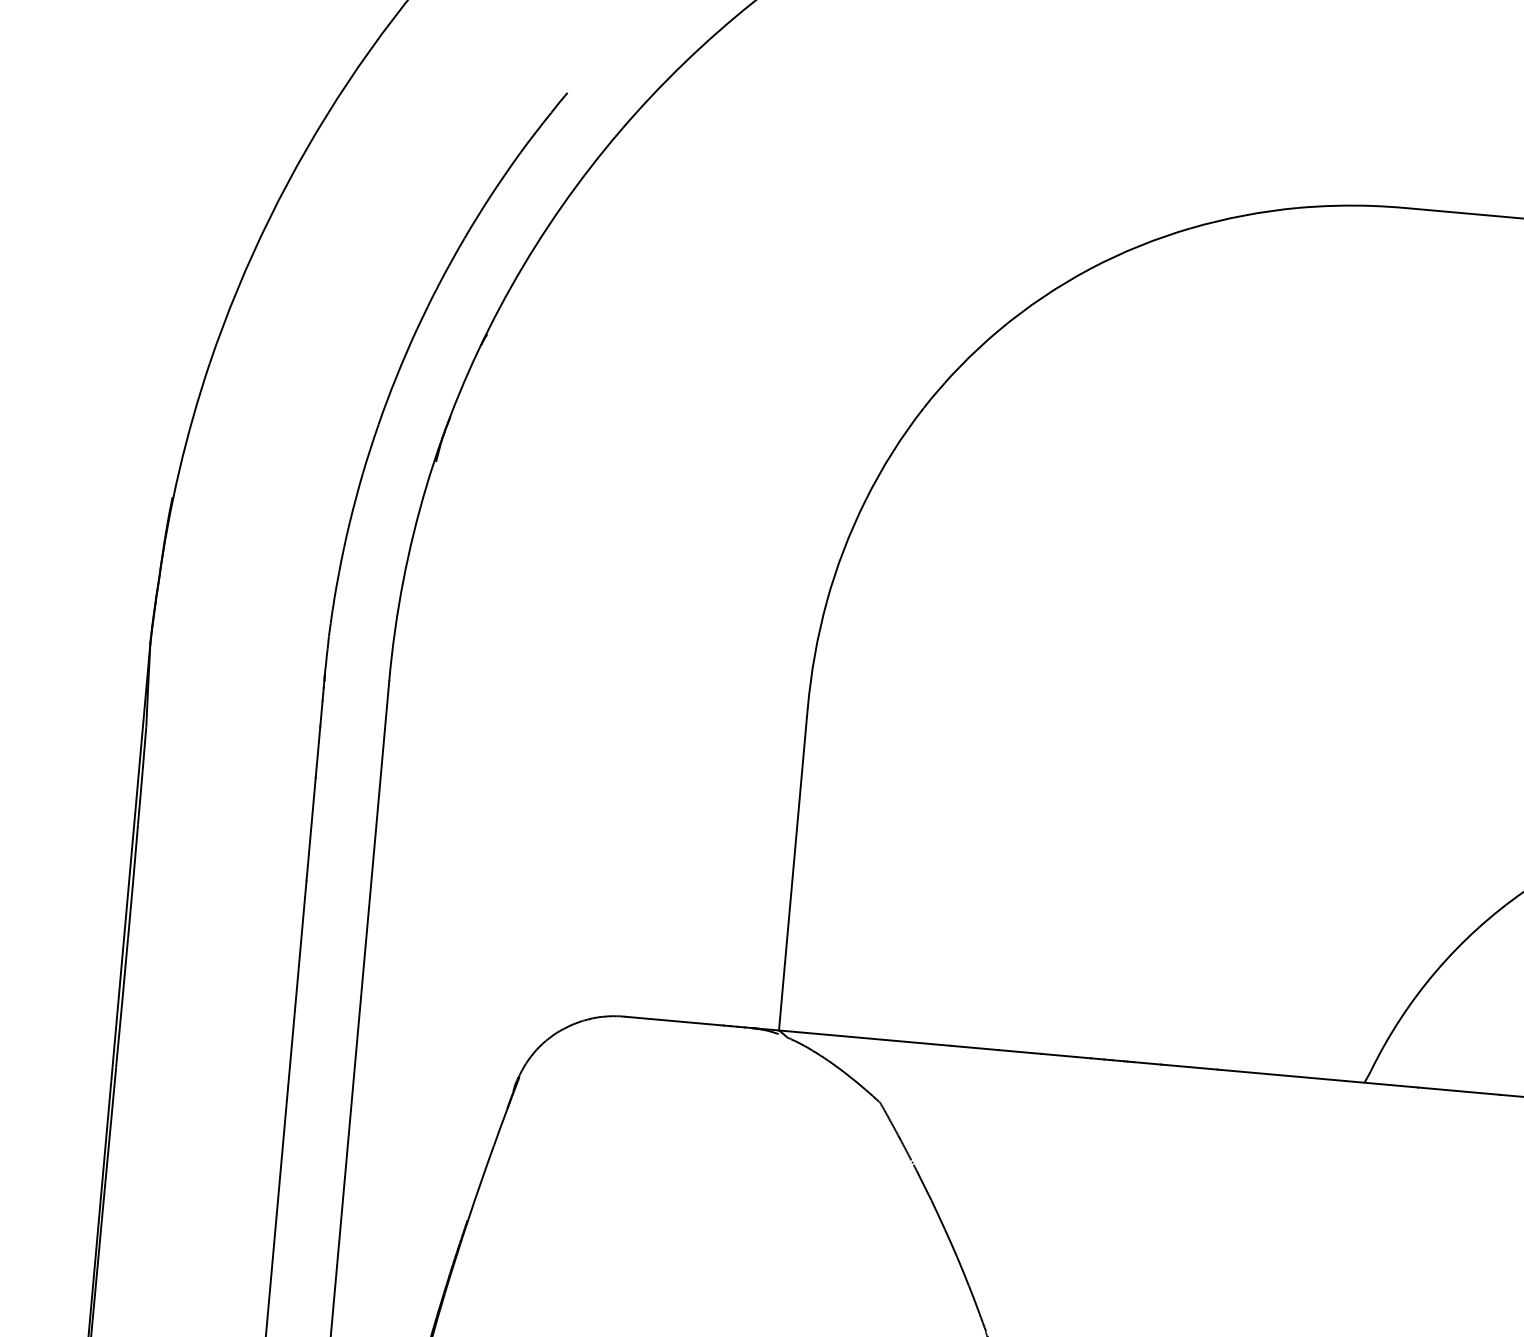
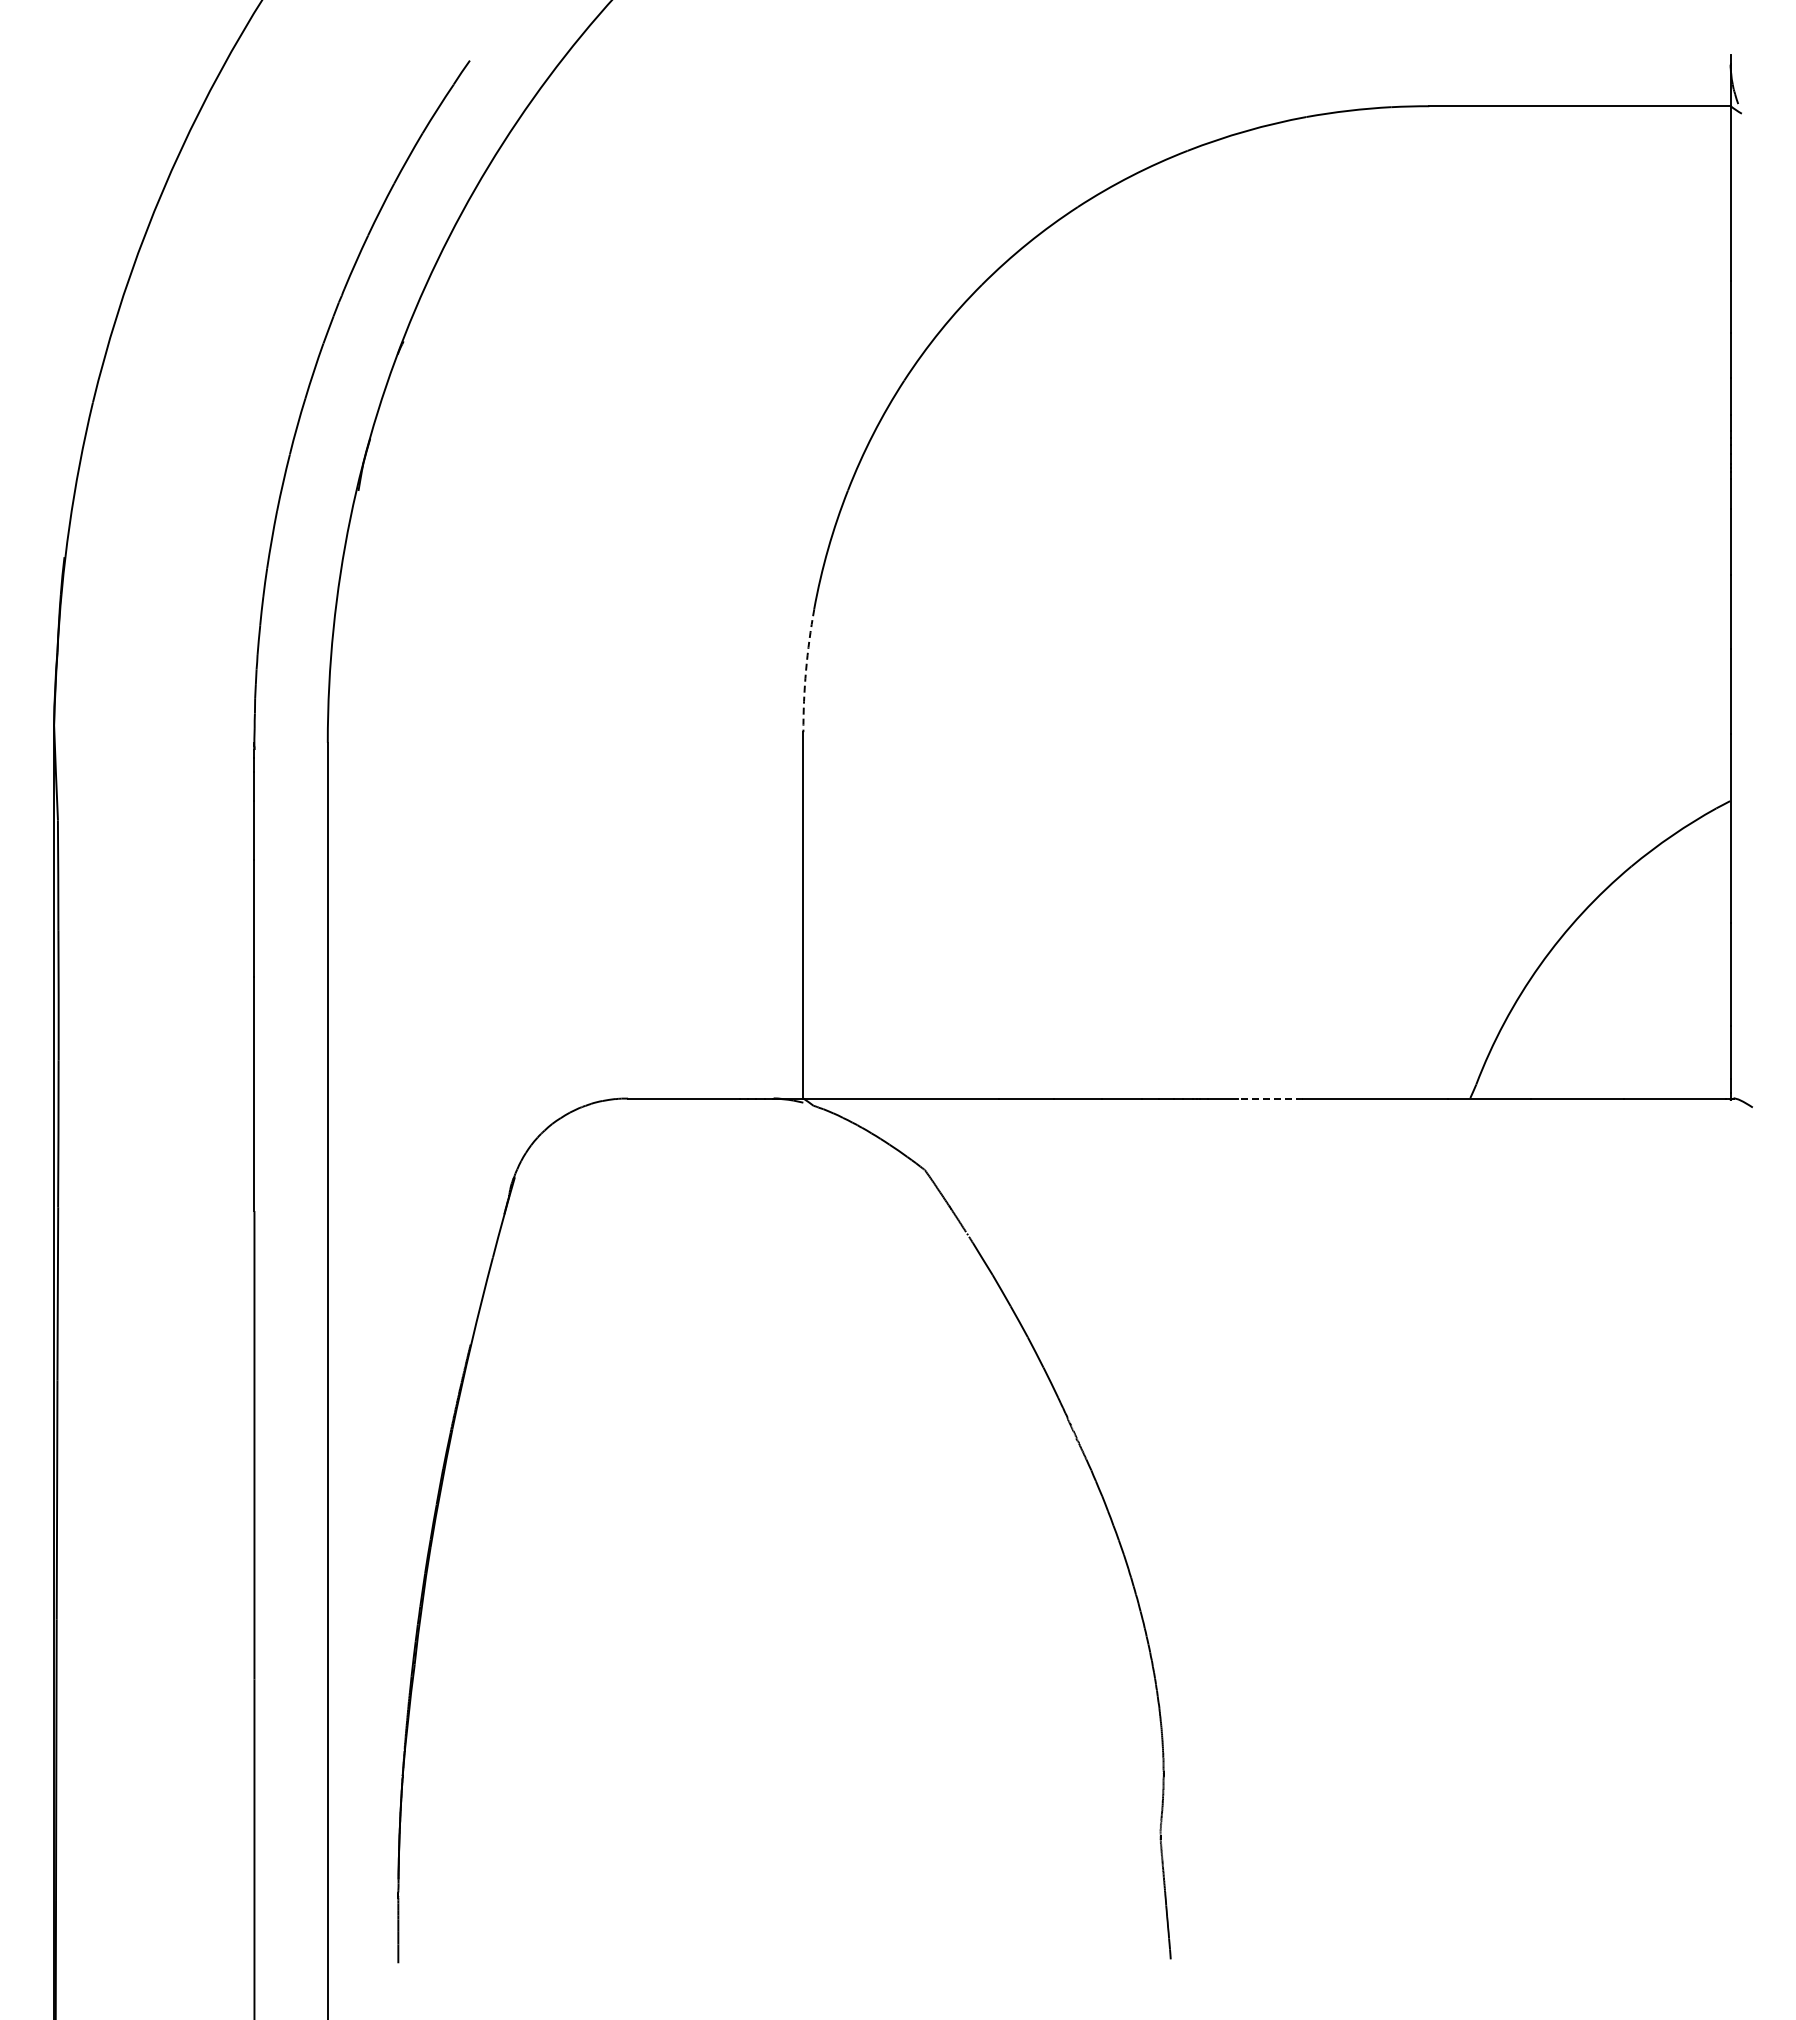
arc: (815, 654) -> (806, 670), solid -> dashed
line: (1189, 1066) -> (1270, 1098), solid -> dashed

